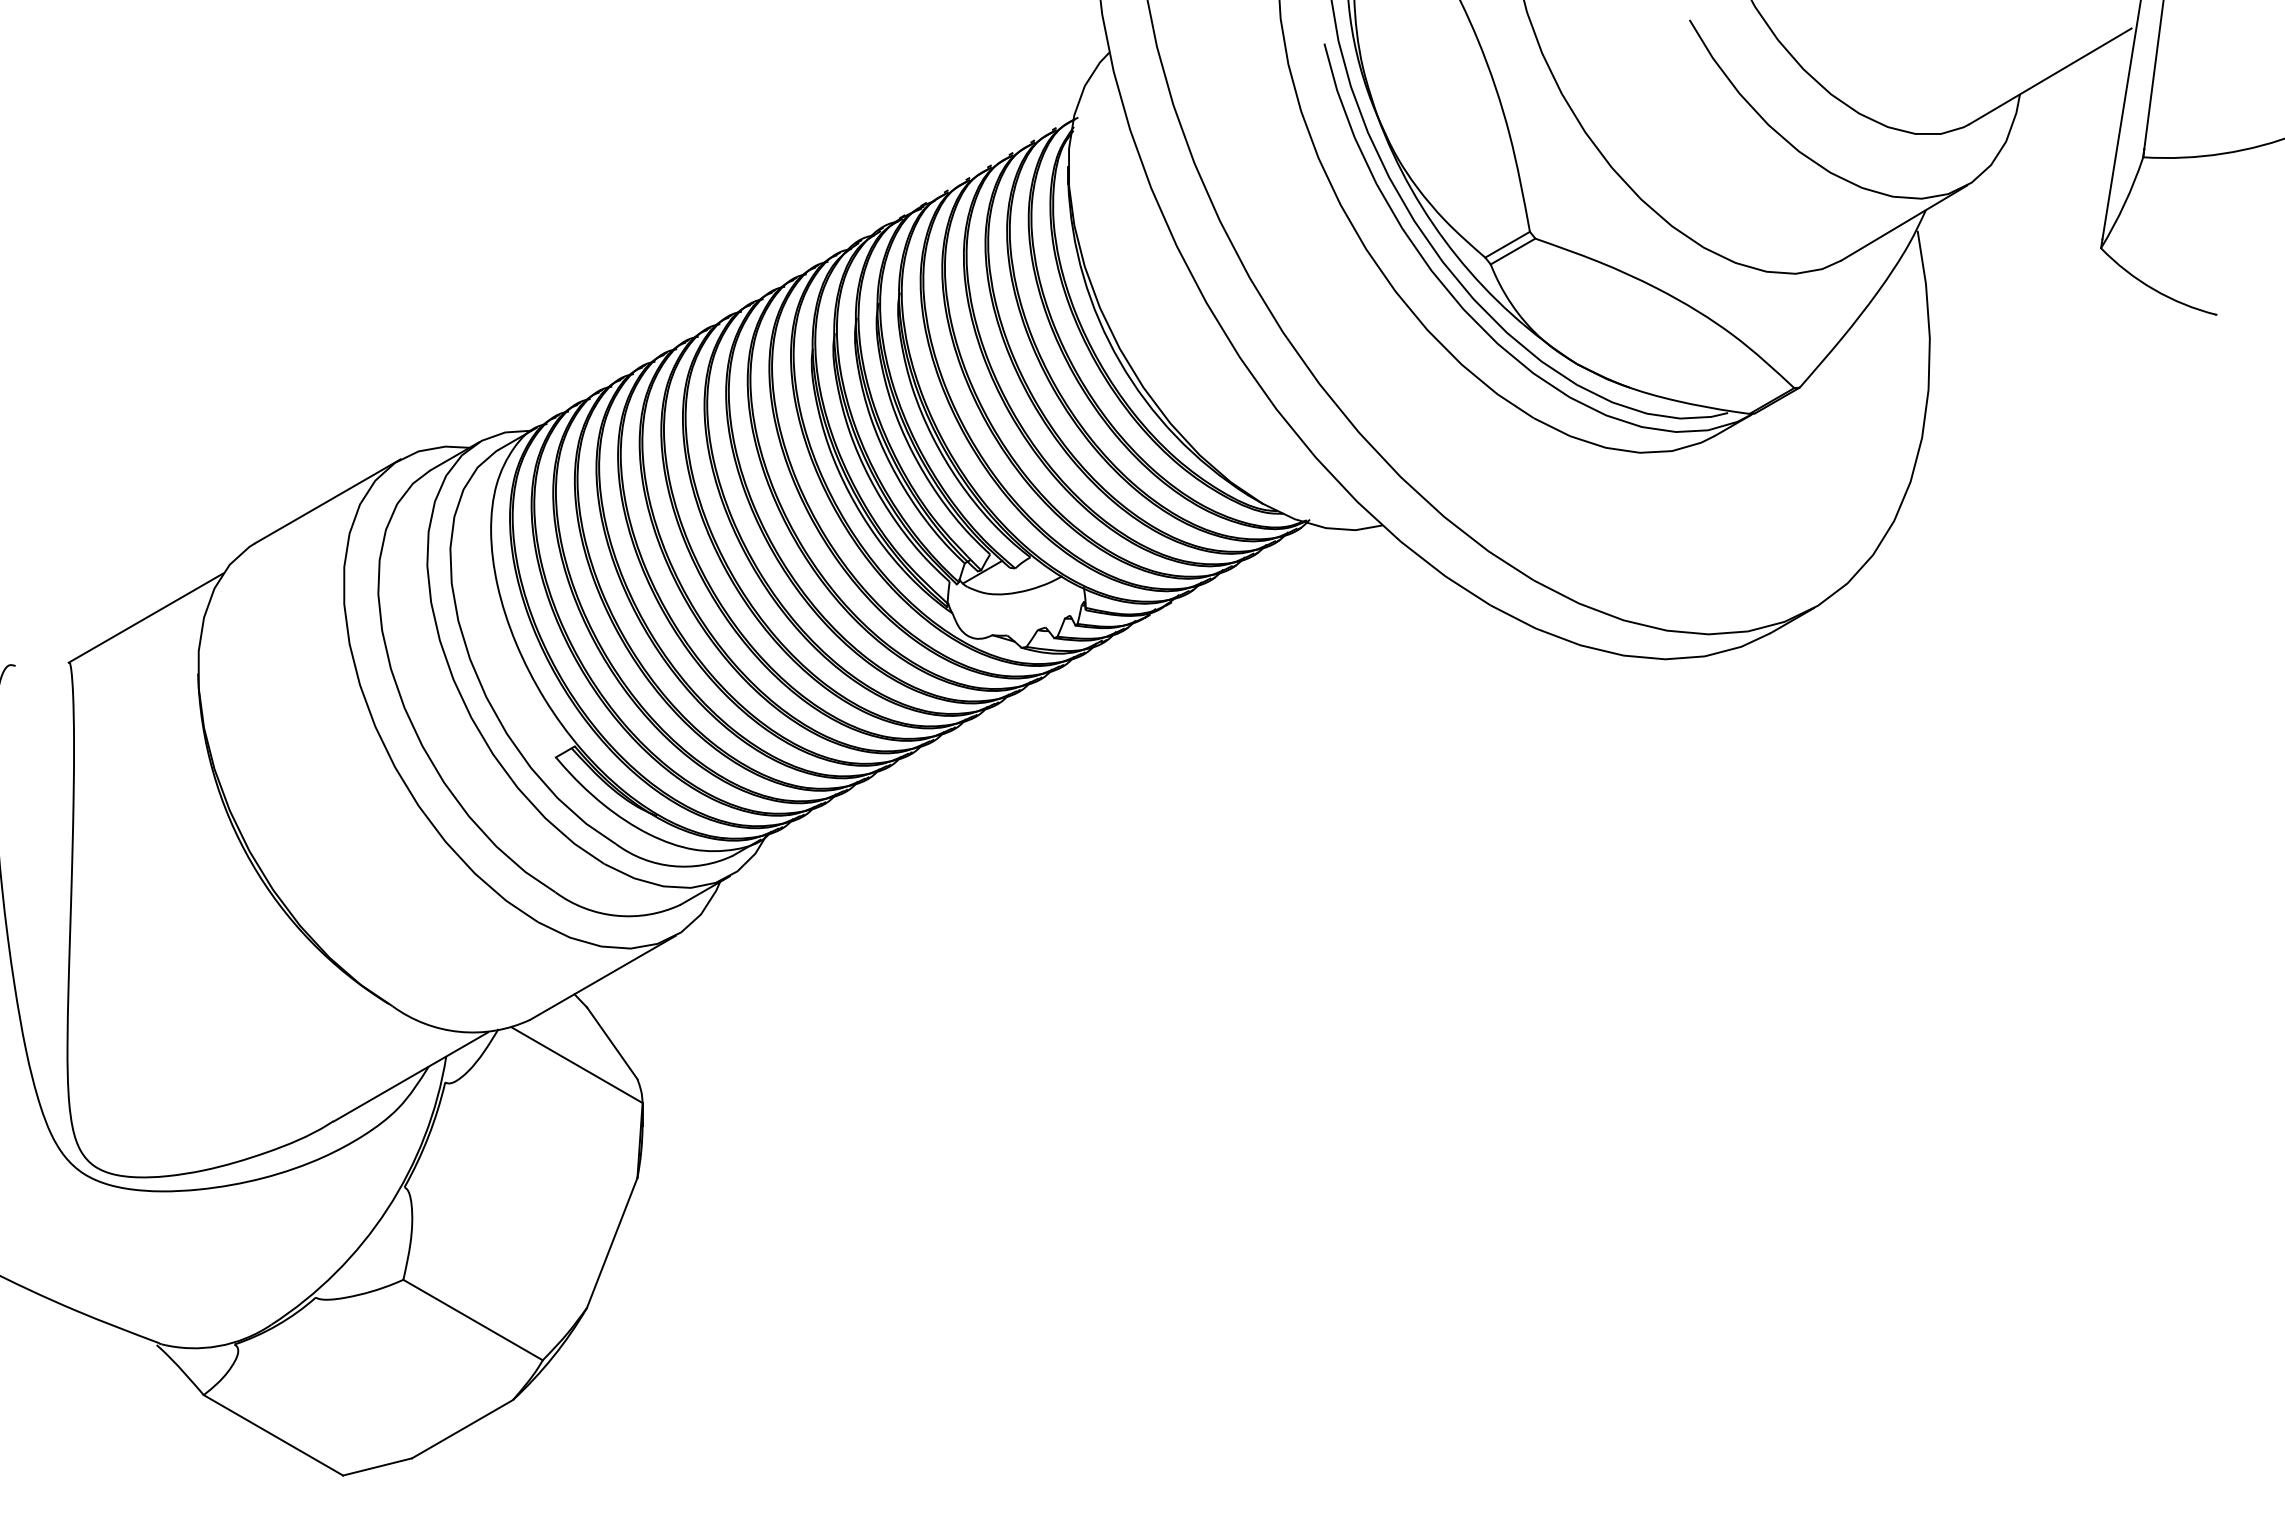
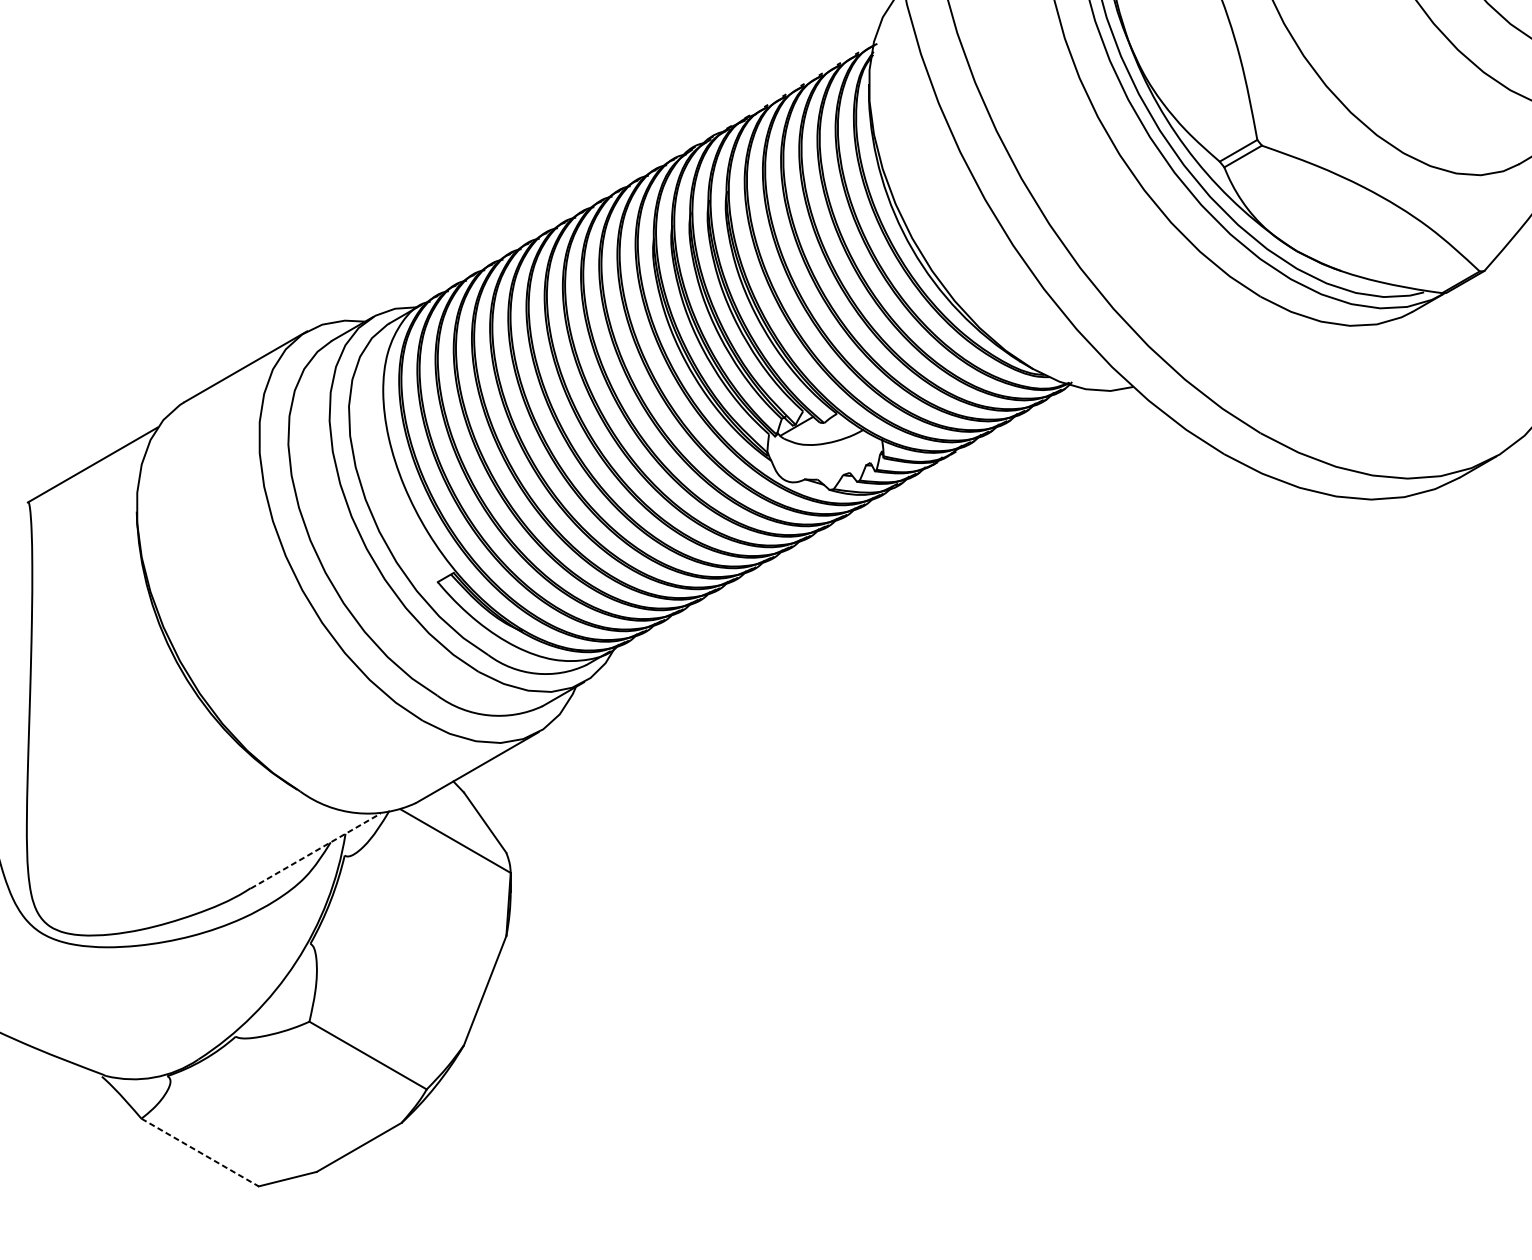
line: (411, 1076) -> (316, 850), solid -> dashed
line: (273, 1435) -> (200, 1152), solid -> dashed

